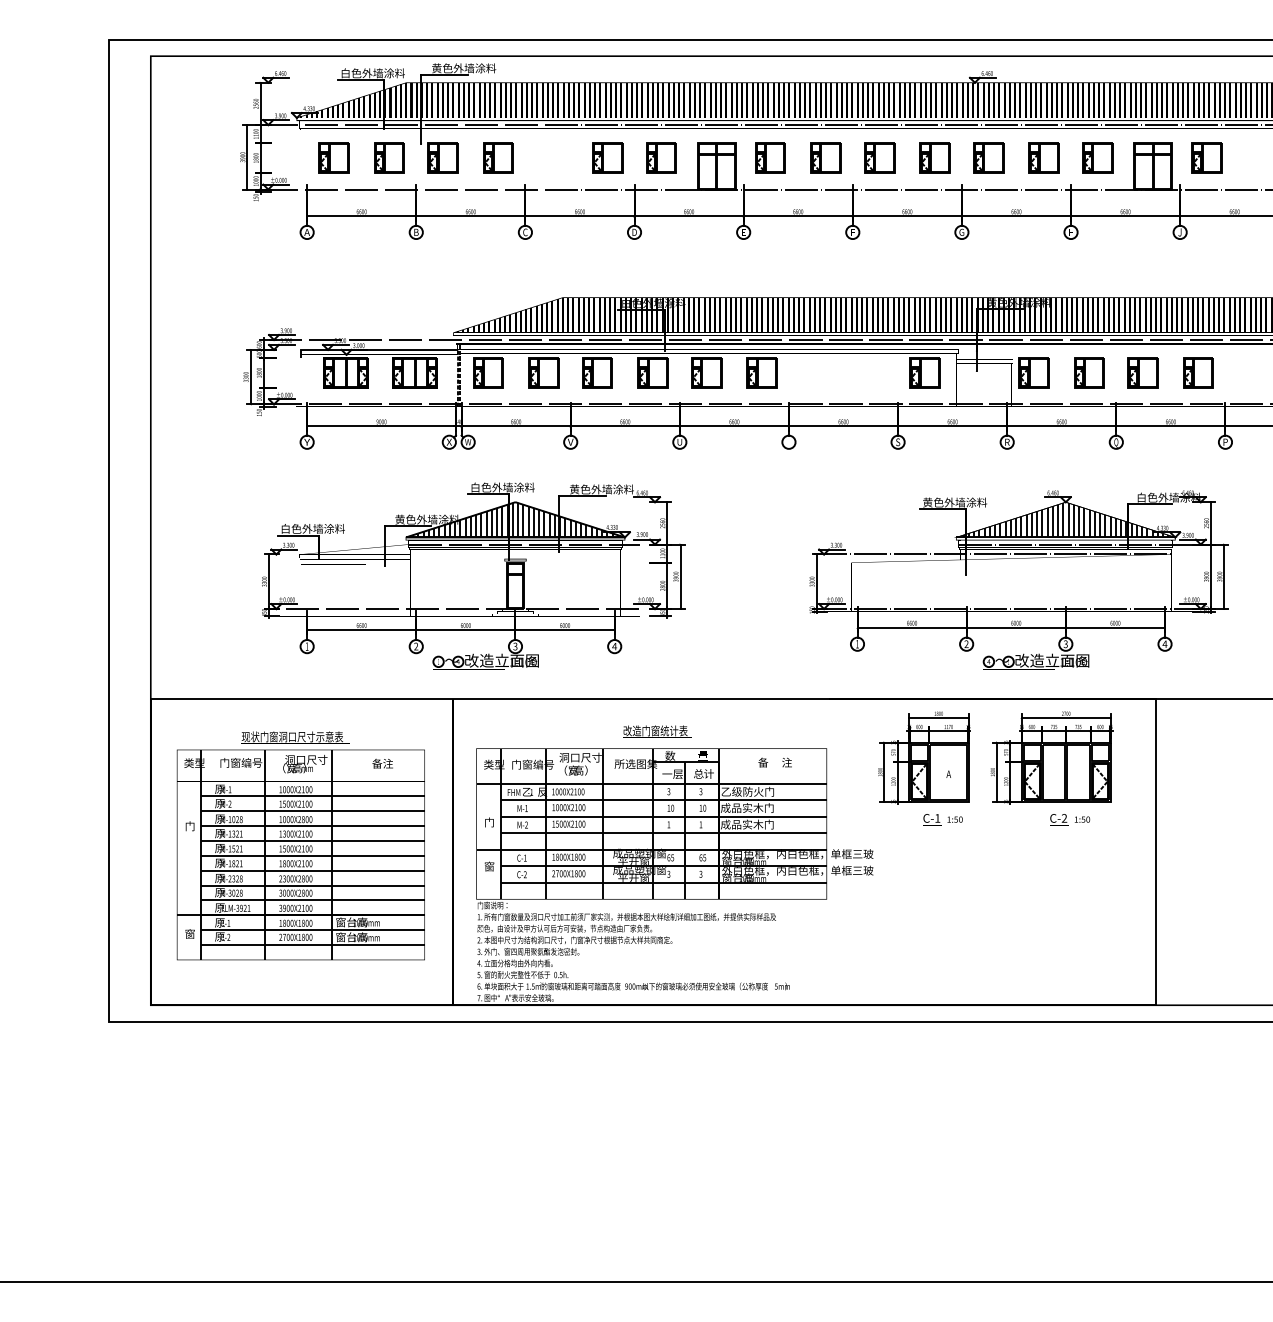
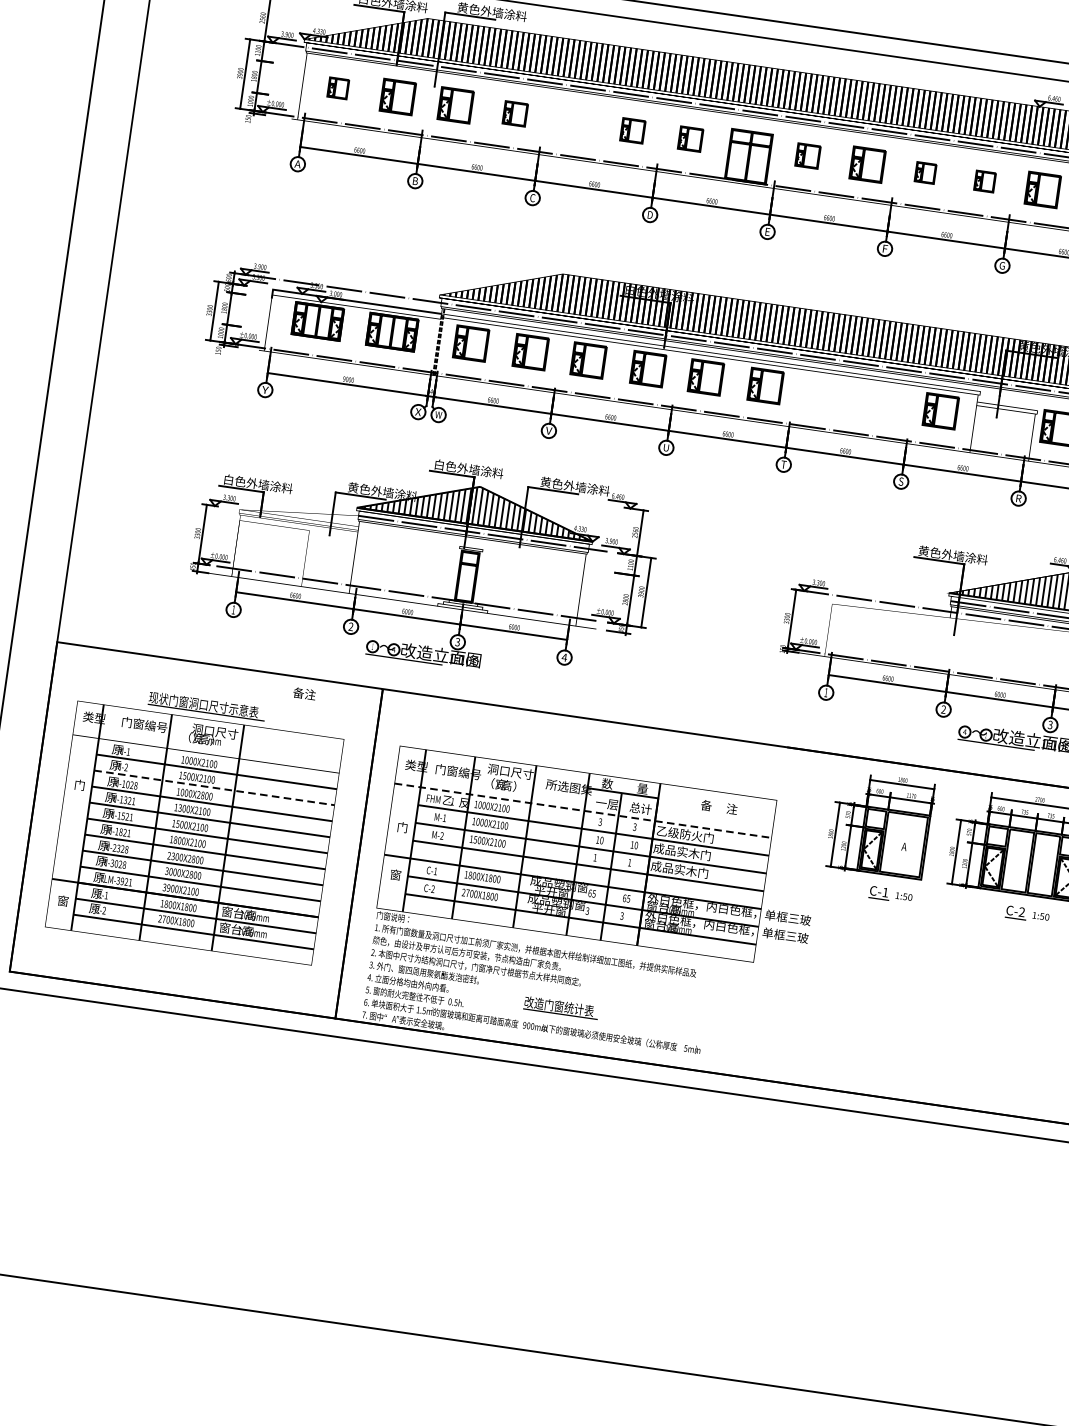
part: (333, 157) -> (337, 87), size x0.6
part: (498, 157) -> (515, 113), size x0.7
part: (607, 157) -> (632, 130), size x0.7
part: (661, 157) -> (690, 138), size x0.7
part: (770, 157) -> (808, 155), size x0.7
part: (879, 157) -> (925, 172), size x0.6
part: (934, 157) -> (984, 180), size x0.6
text: (657, 731) -> (561, 1007), moved
text: (382, 763) -> (304, 693), moved
line: (652, 783) -> (584, 810), solid -> dashed
line: (313, 811) -> (214, 788), solid -> dashed

